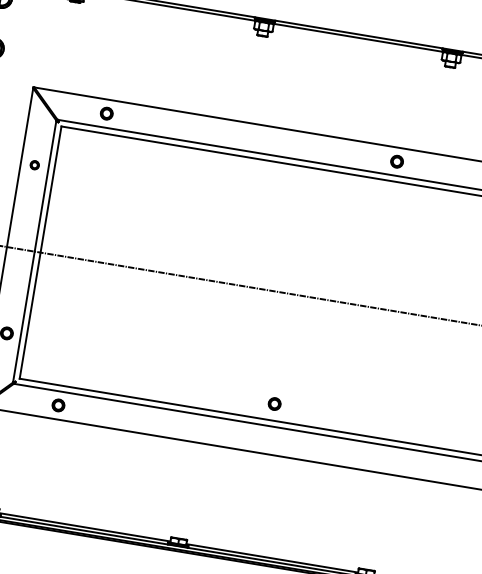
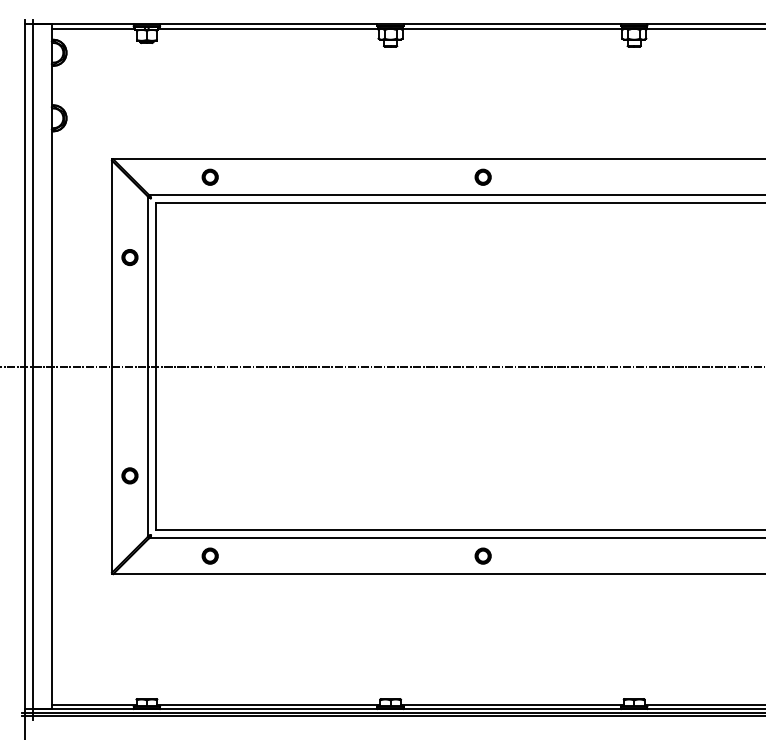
part: (396, 161) -> (482, 176), moved
part: (34, 165) -> (129, 257), size x1.43
part: (274, 403) -> (482, 555), moved

